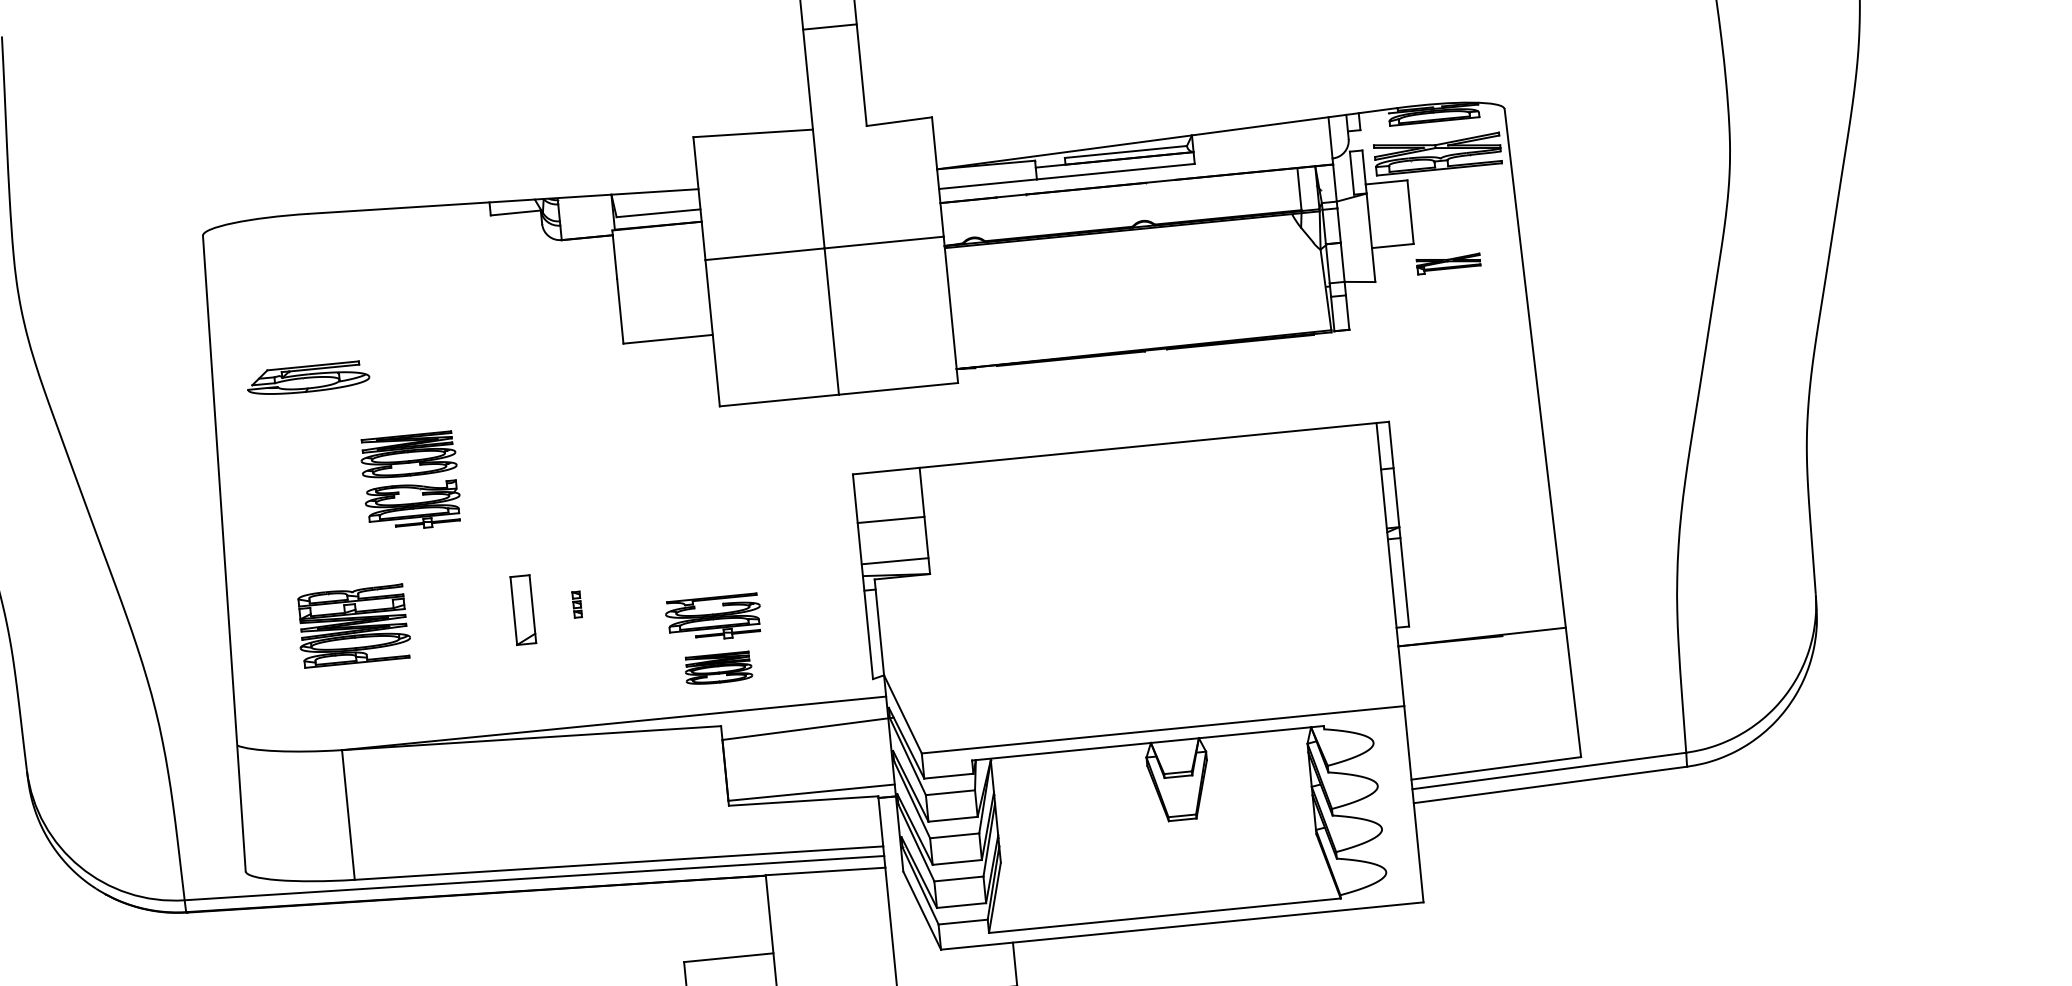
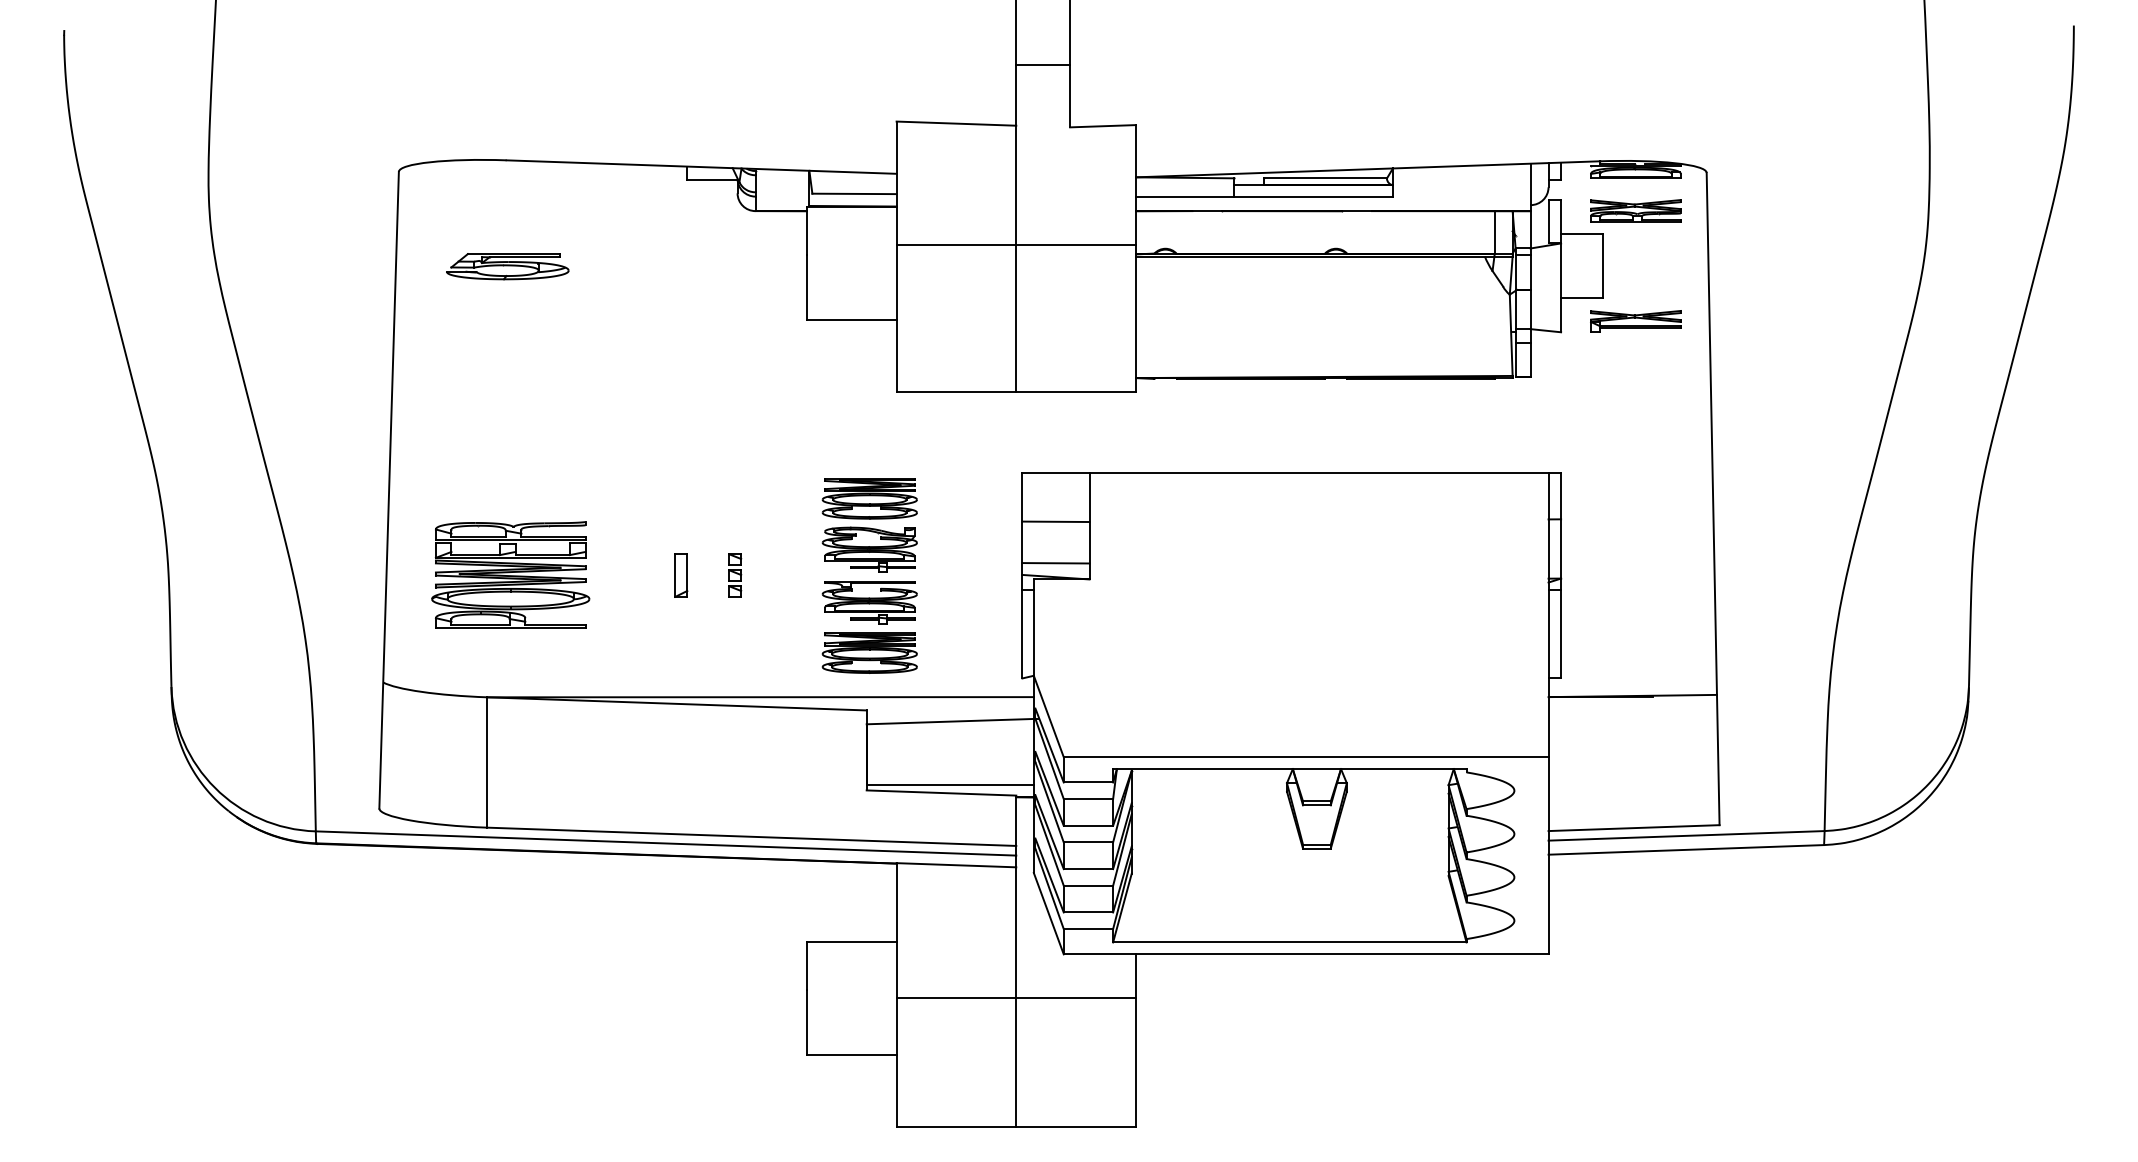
line: (830, 27) -> (1043, 65), moved
part: (1437, 153) -> (1635, 210), size x0.71
part: (1448, 264) -> (1635, 321), size x1.43
part: (308, 378) -> (507, 266), moved
part: (410, 482) -> (869, 525), moved
part: (577, 604) -> (735, 575), size x1.67
part: (523, 609) -> (681, 575), size x0.62
part: (353, 625) -> (510, 574), size x1.43
part: (718, 668) -> (869, 652), size x1.43

